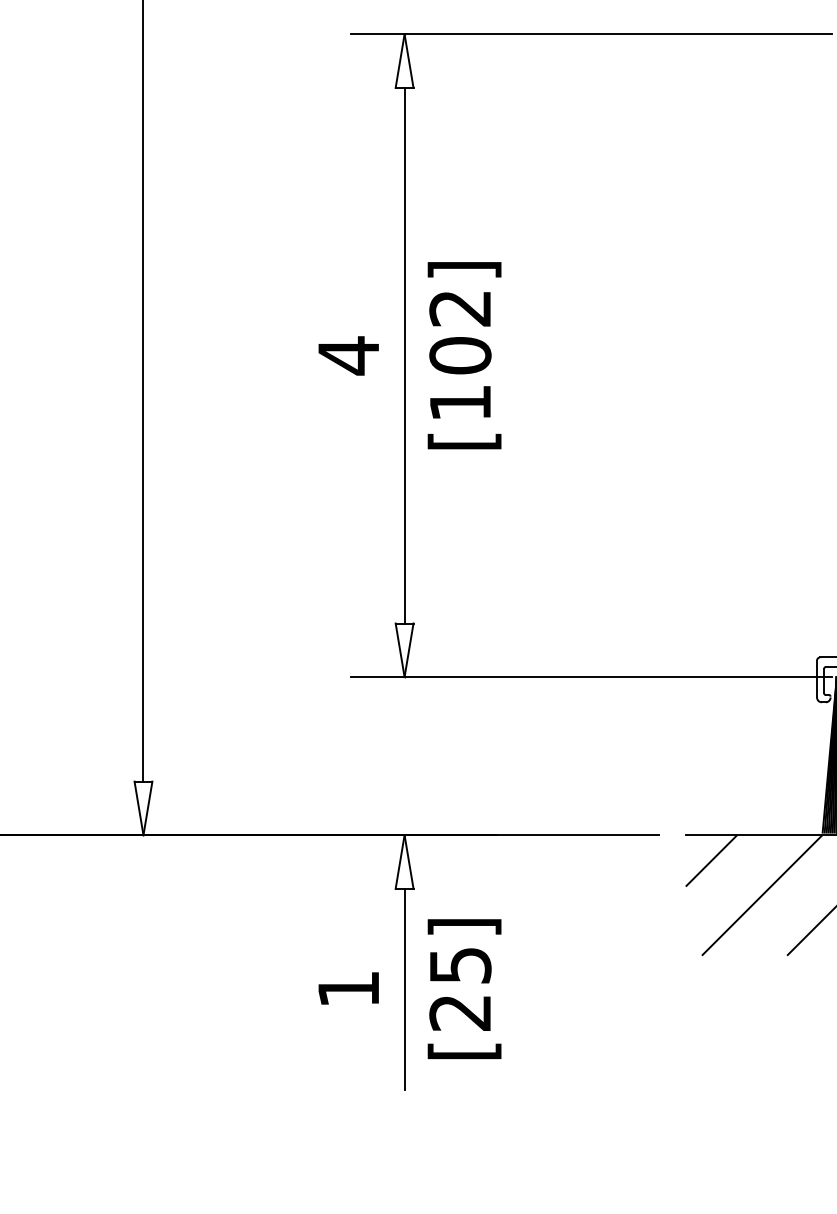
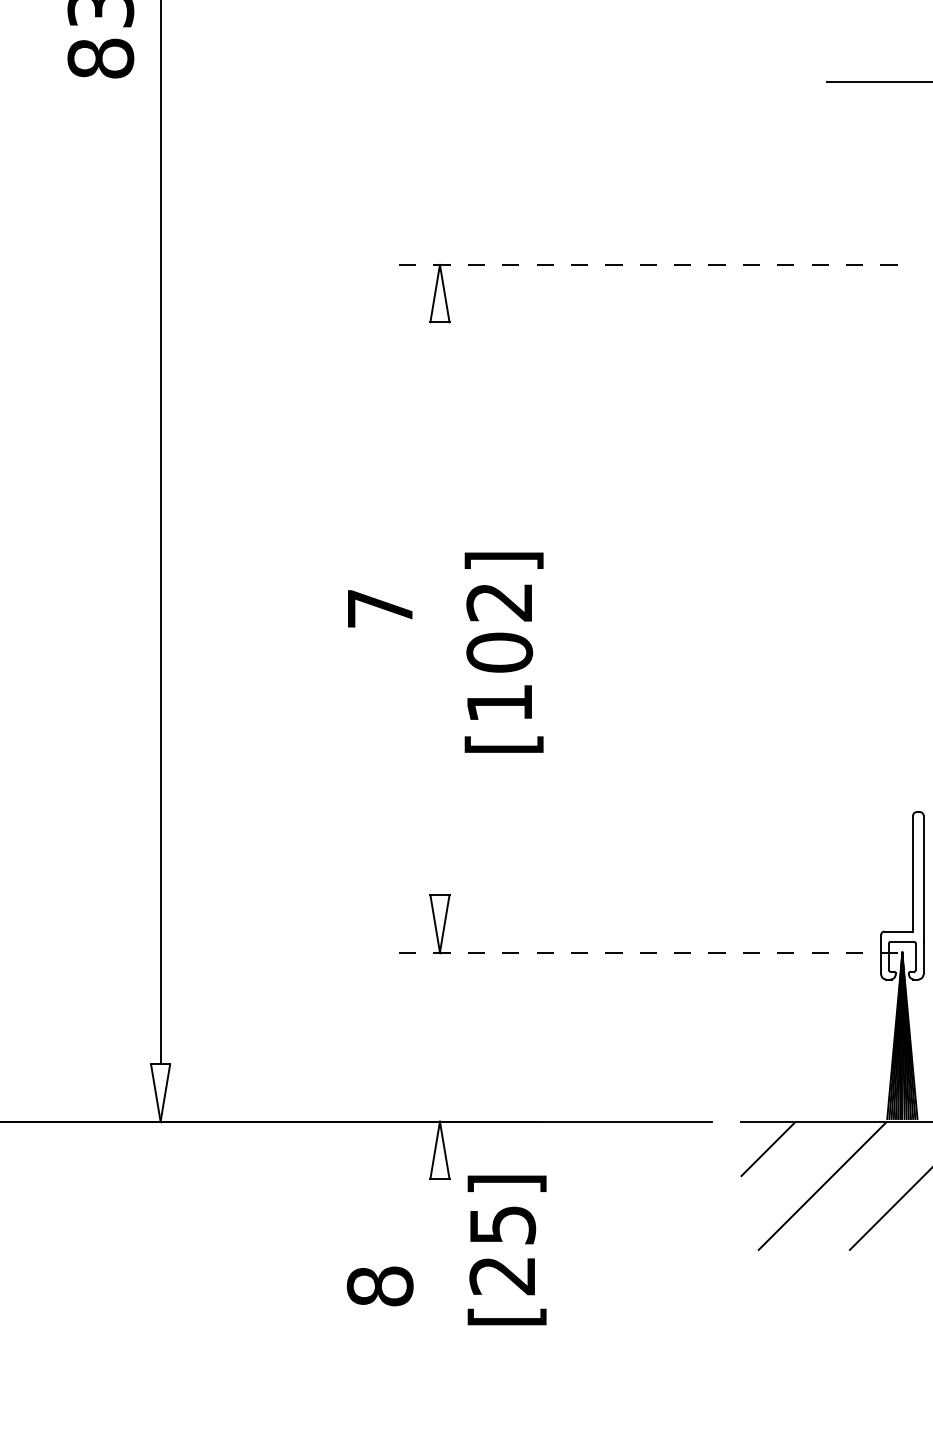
line: (591, 33) -> (639, 264), solid -> dashed
text: (349, 355) -> (380, 608), 4 -> 7
line: (404, 355) -> (439, 608), removed
text: (463, 355) -> (503, 652), moved
line: (591, 677) -> (639, 952), solid -> dashed
text: (348, 989) -> (379, 1286), 1 -> 8
line: (404, 989) -> (439, 1286), removed
text: (463, 989) -> (506, 1250), moved

